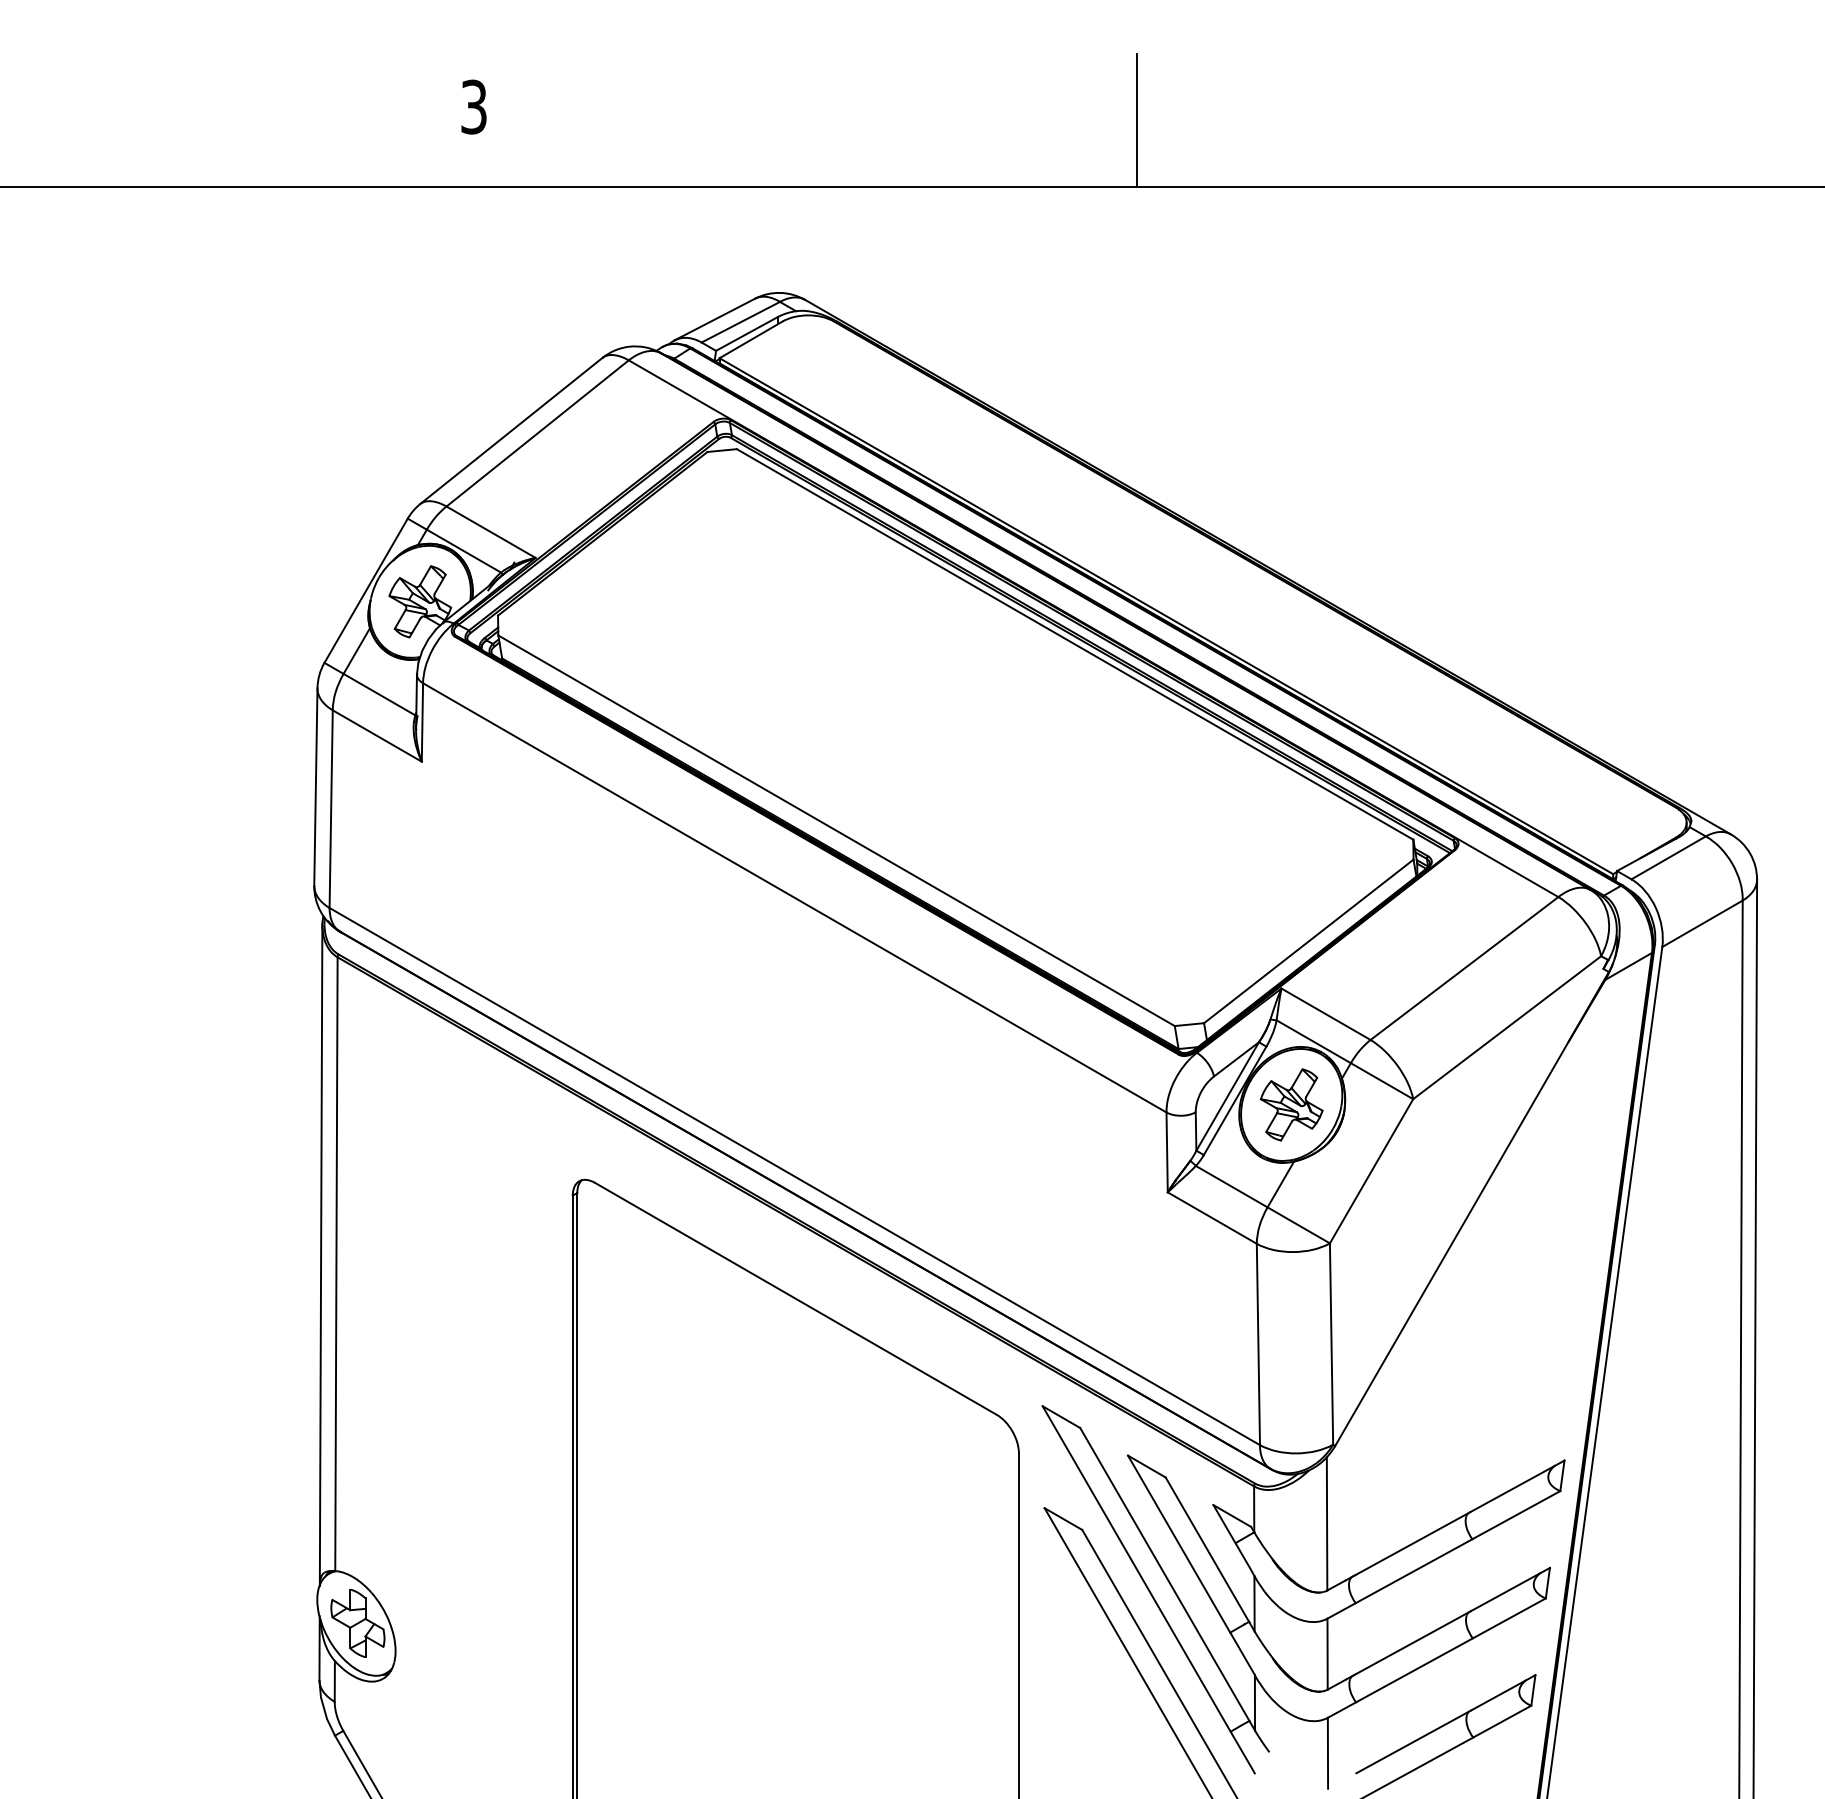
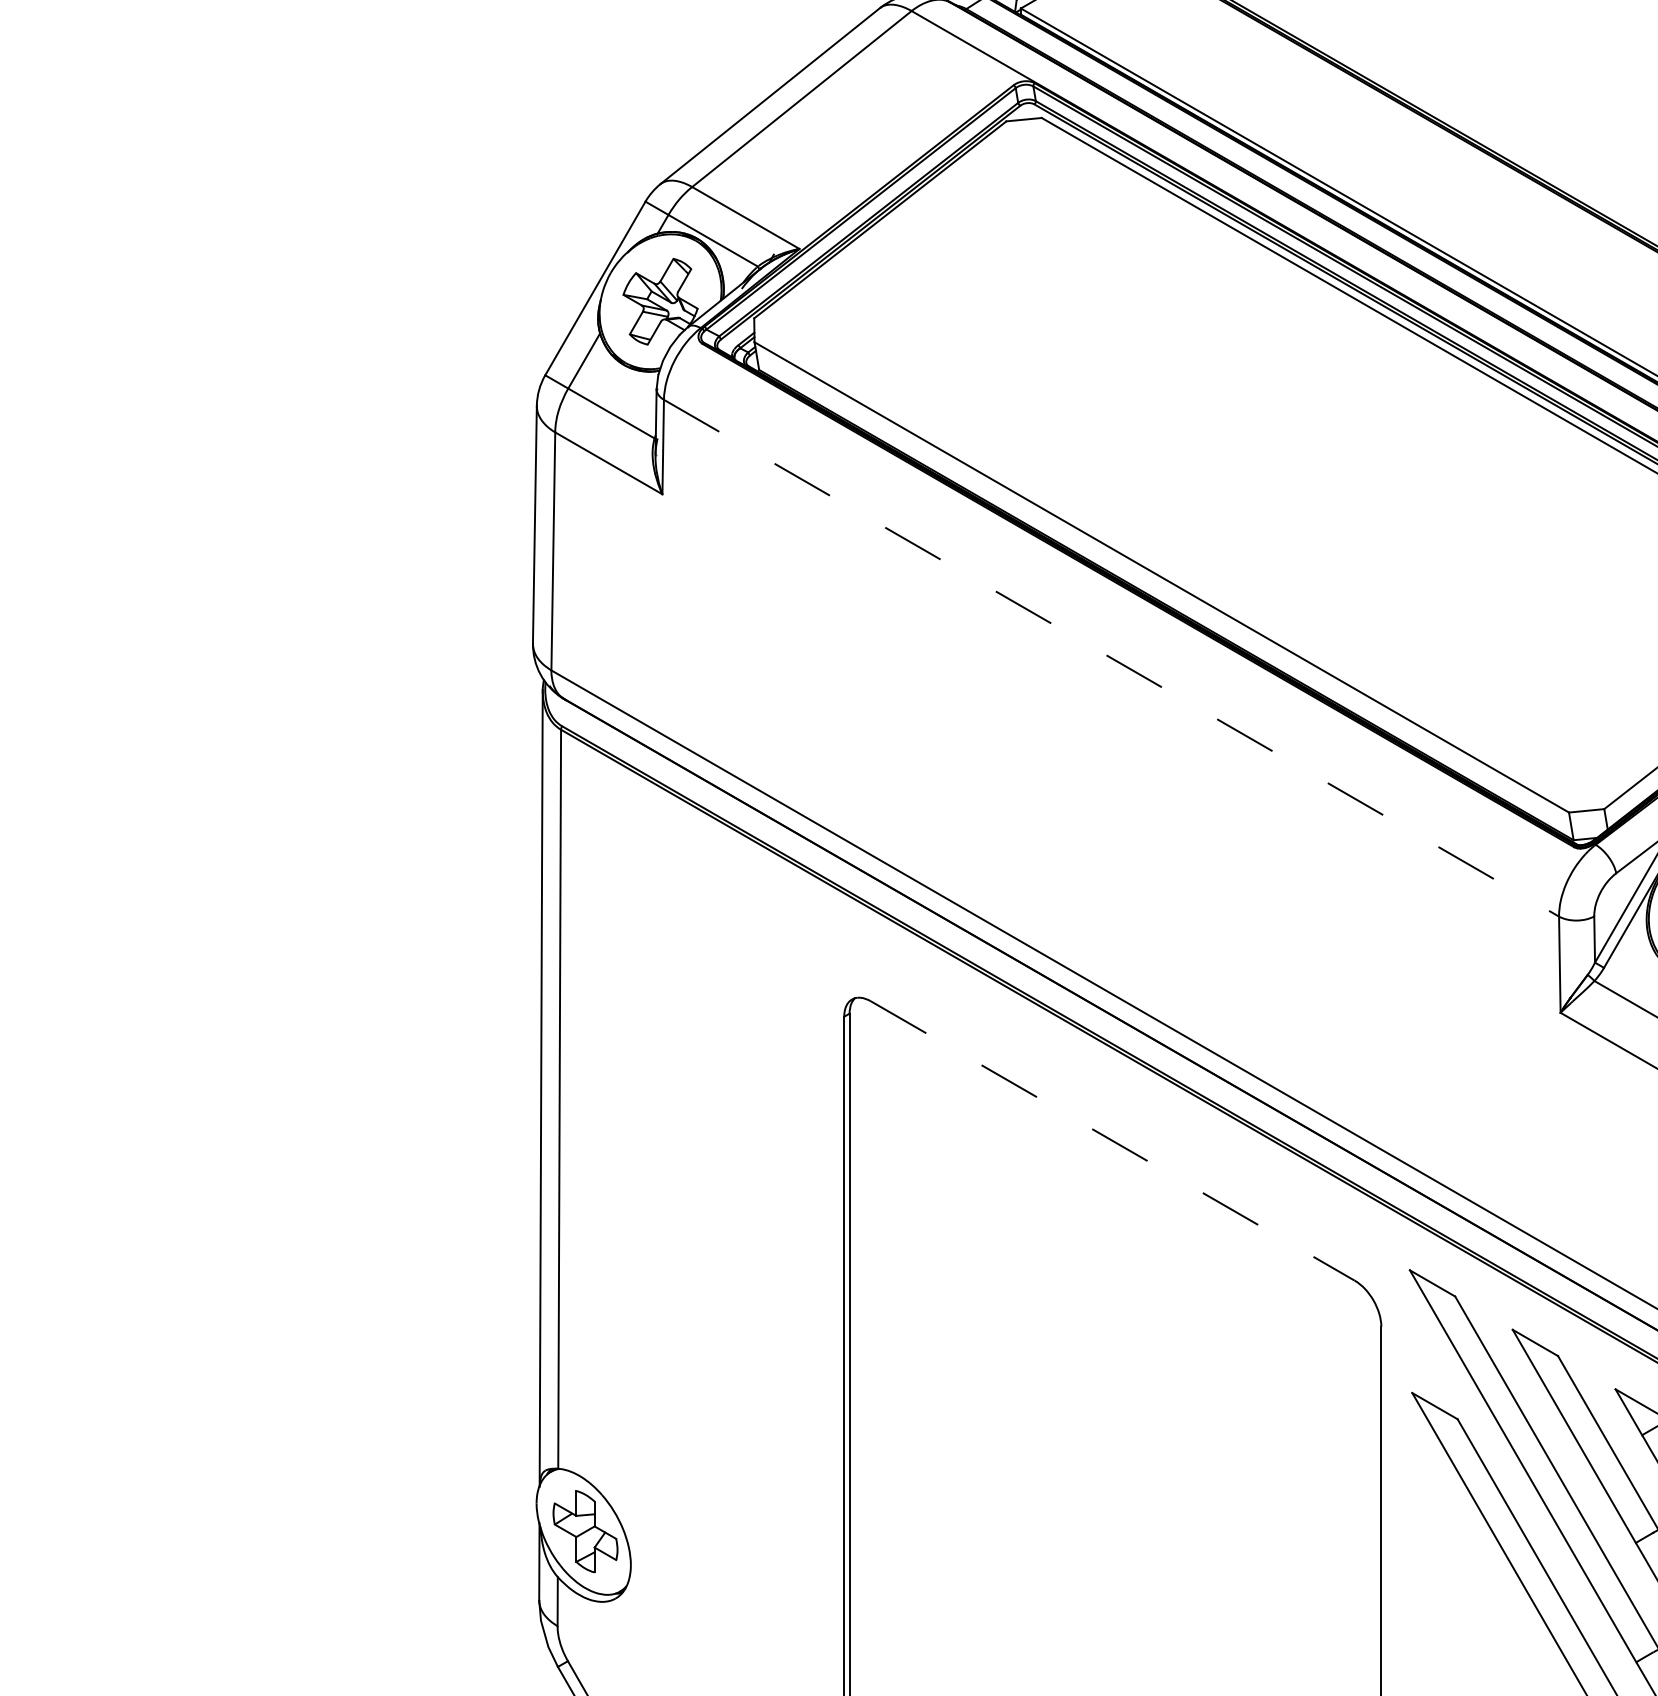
line: (795, 898) -> (1112, 658), solid -> dashed
line: (795, 1298) -> (1112, 1140), solid -> dashed

